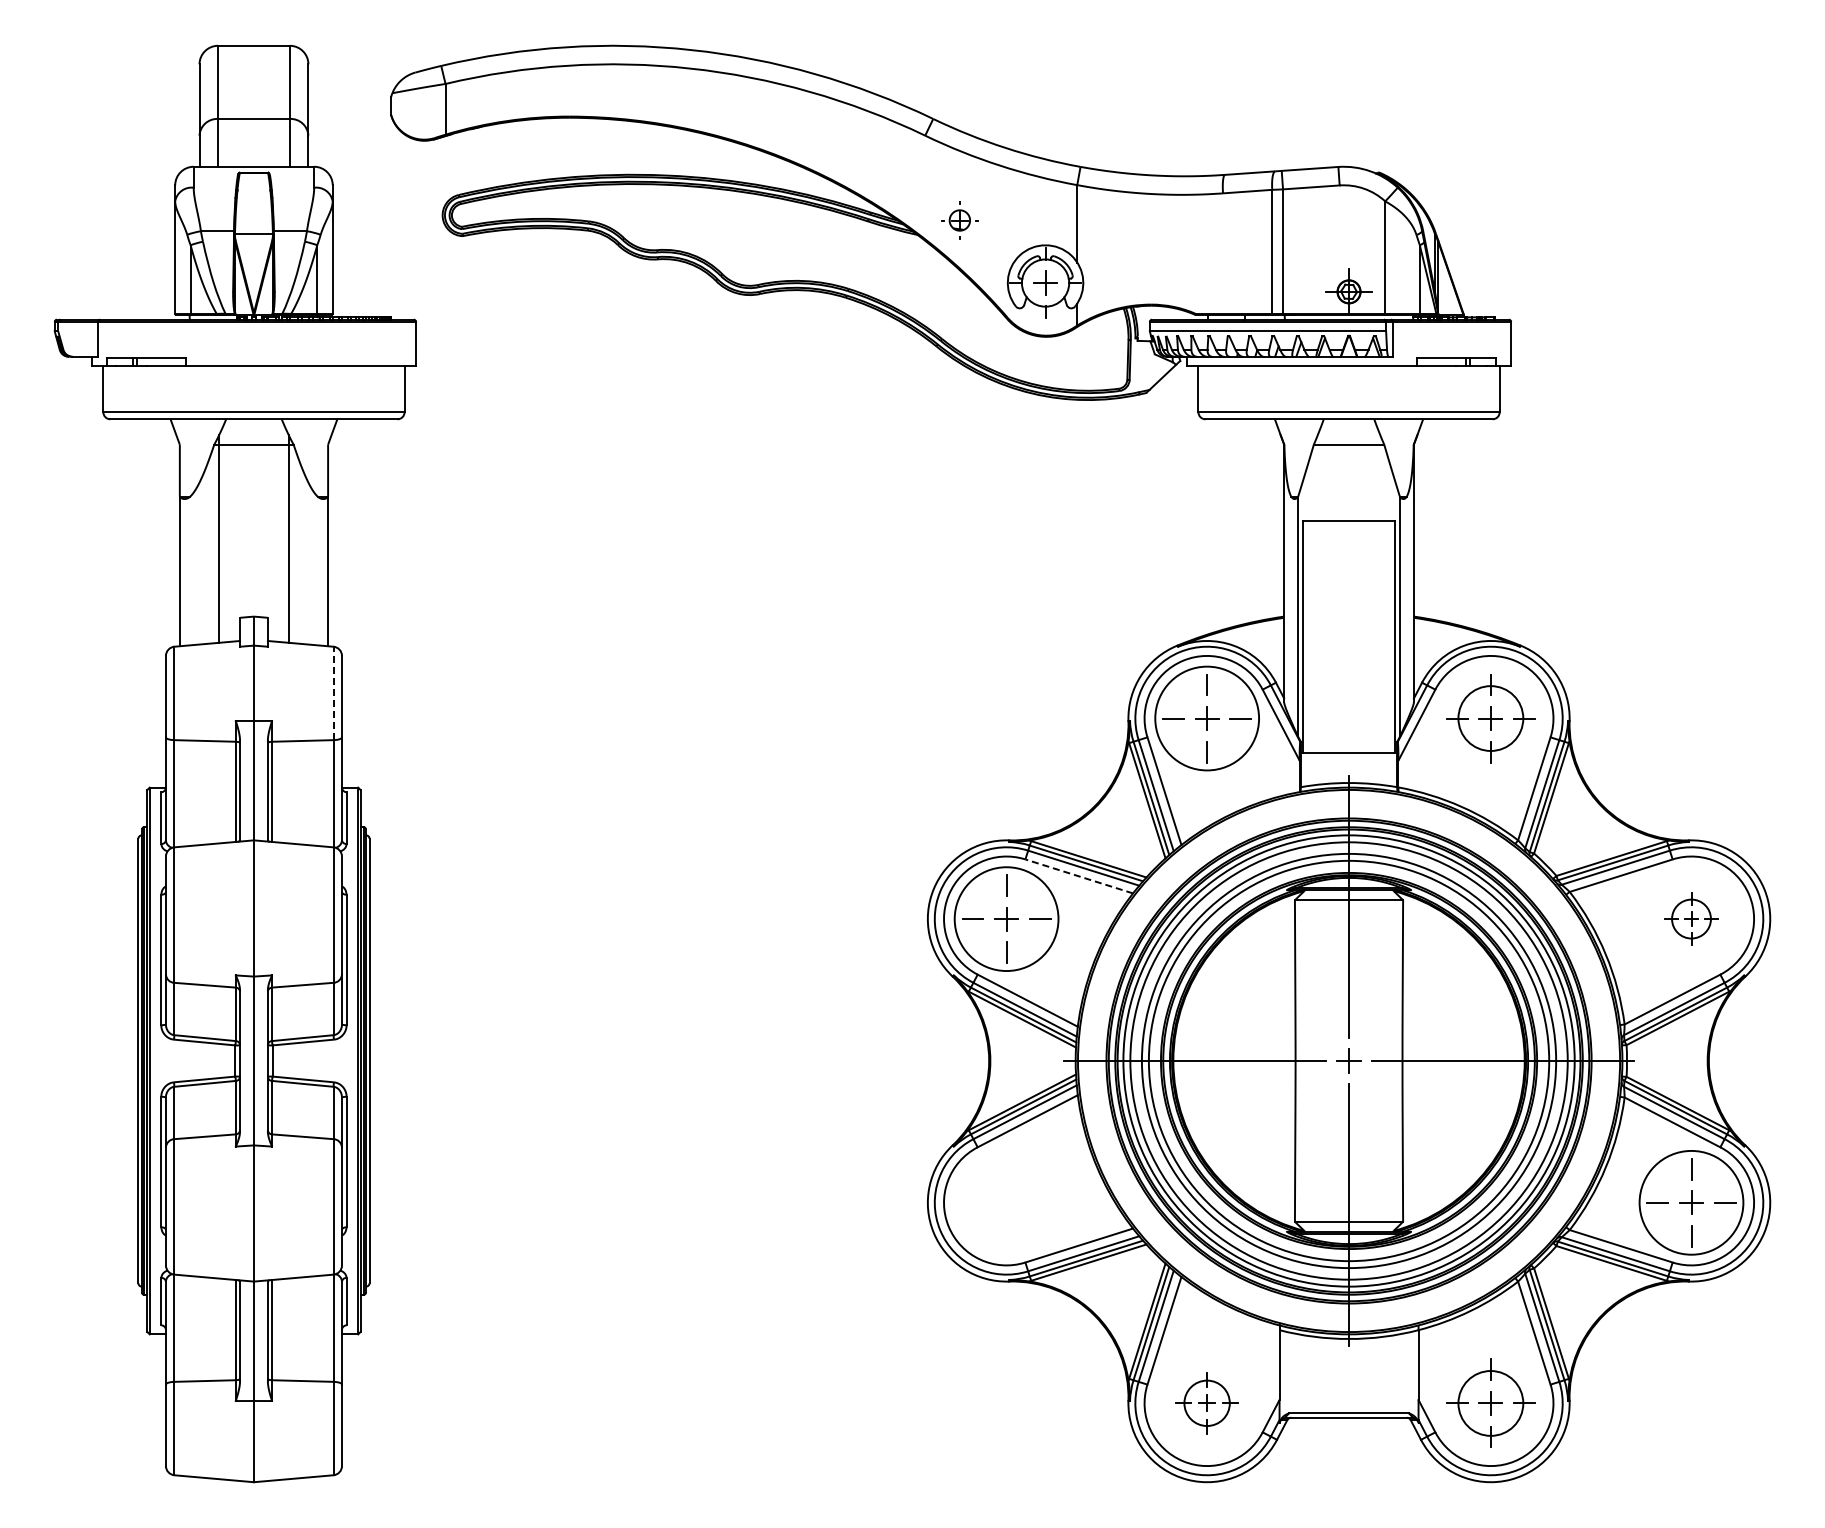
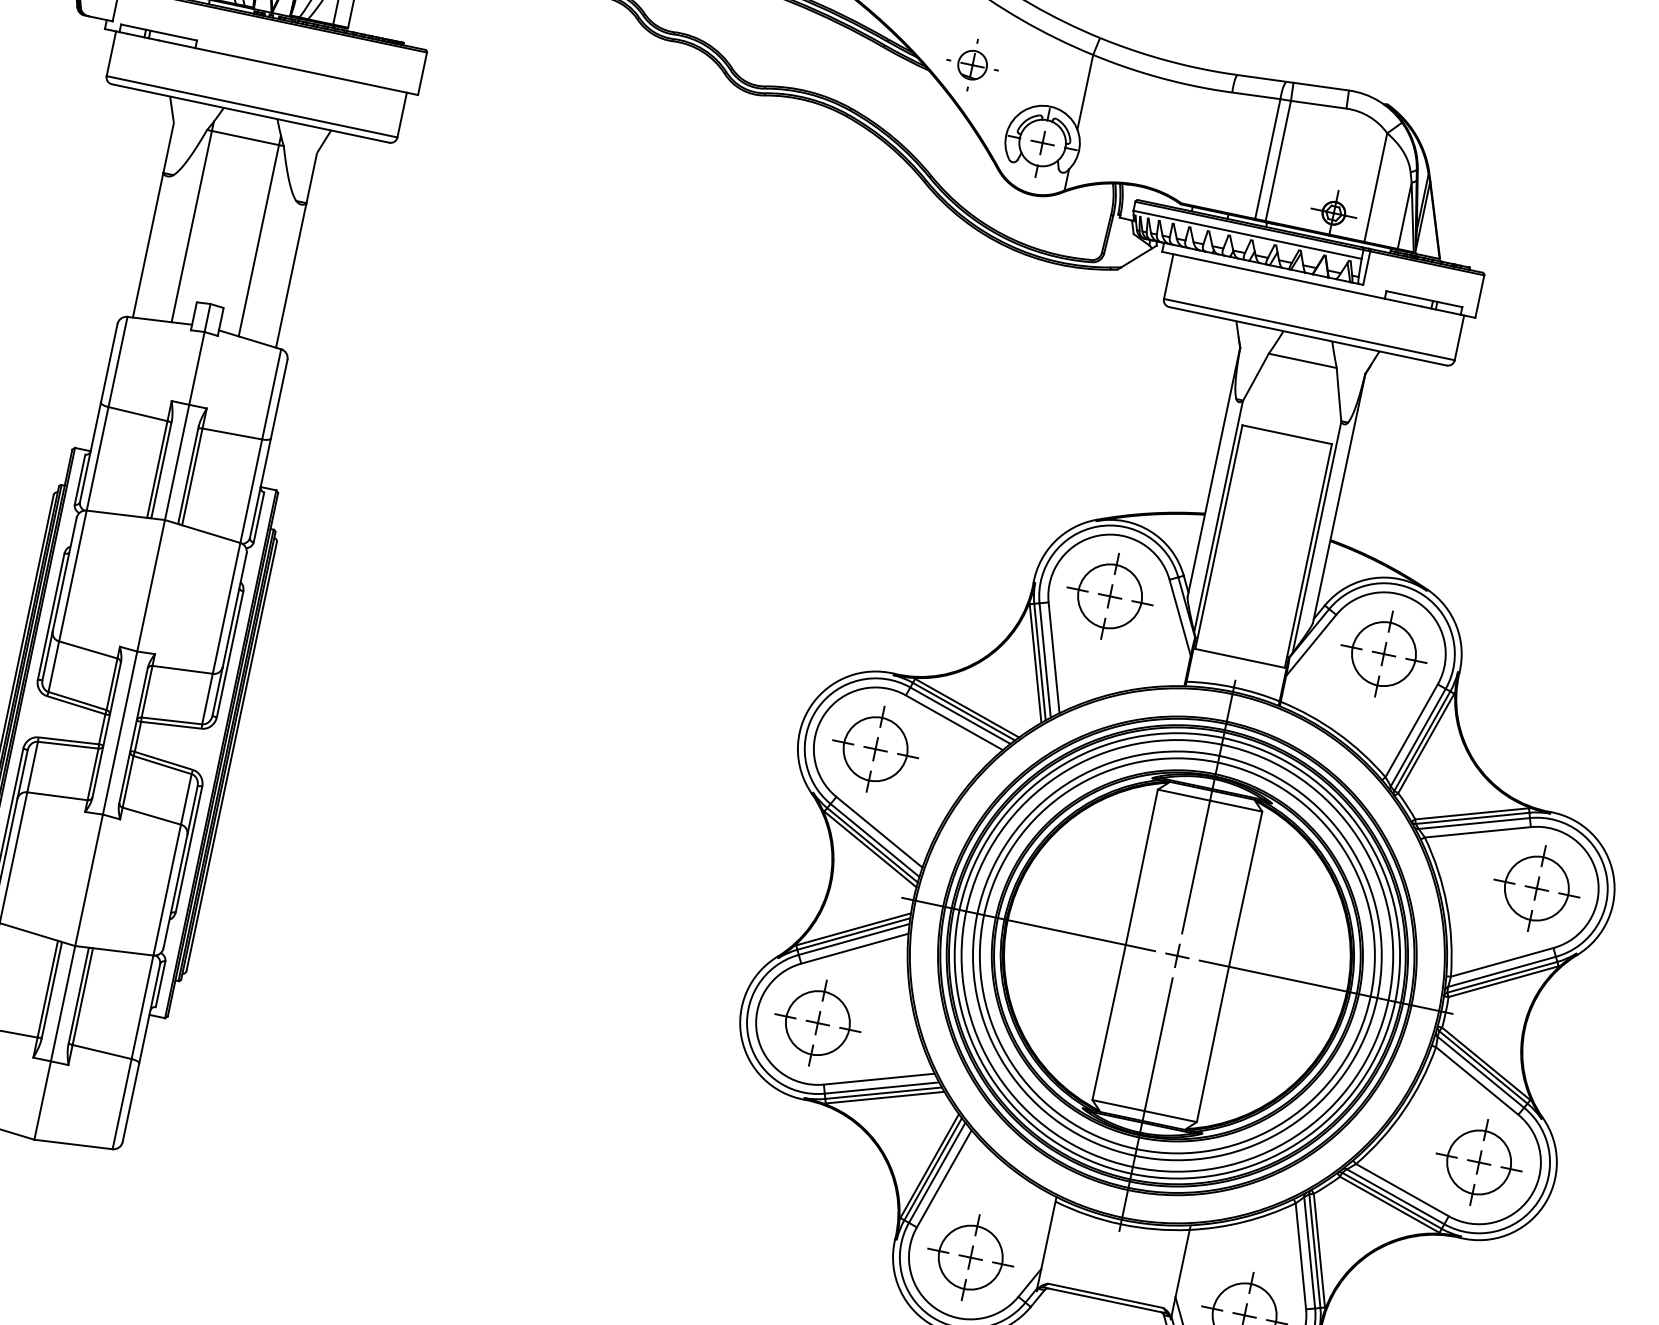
part: (959, 220) -> (972, 65), size x1.43
line: (333, 693) -> (271, 394), dashed -> solid
circle: (1206, 718) -> (1109, 596), size x0.62
line: (1078, 876) -> (953, 722), dashed -> solid
circle: (1006, 918) -> (875, 748), size x0.62
part: (1691, 918) -> (1537, 887), size x1.67
part: (1006, 1202) -> (817, 1022), added
circle: (1691, 1202) -> (1479, 1162), size x0.62
part: (1206, 1402) -> (970, 1256), size x1.43

